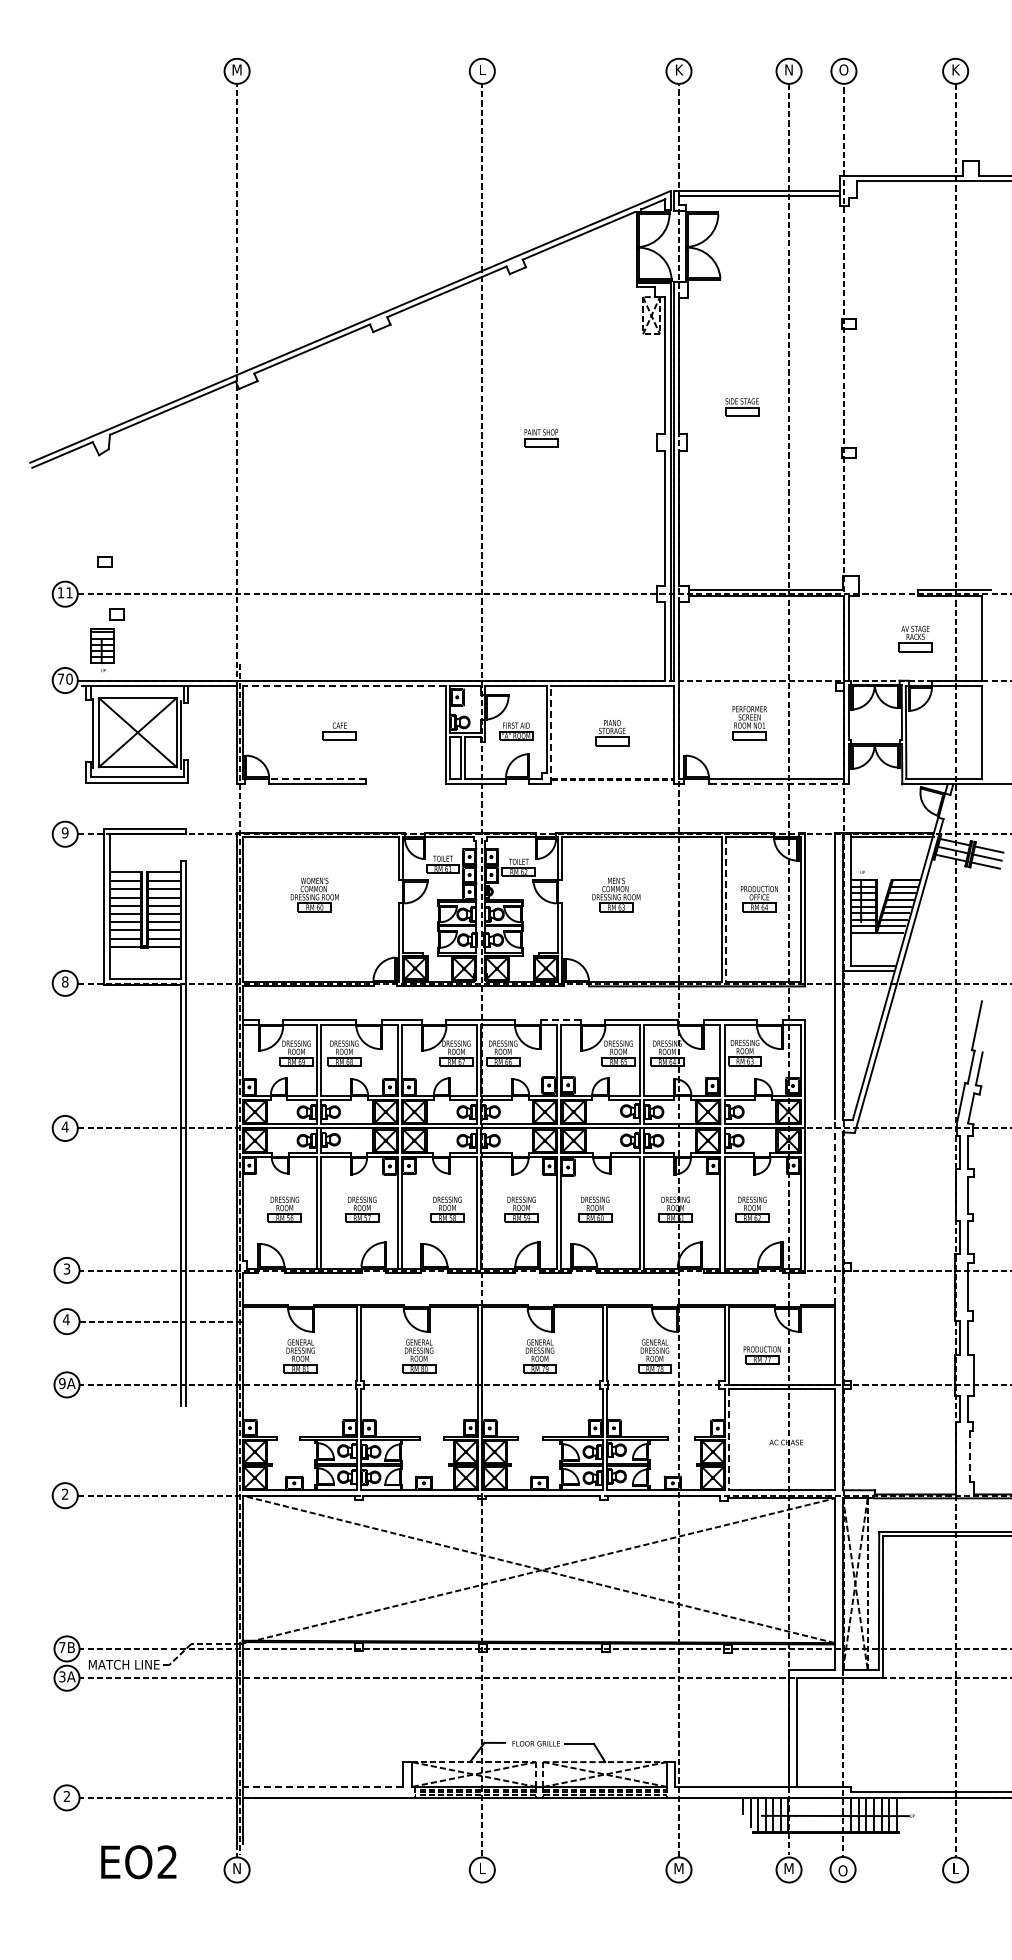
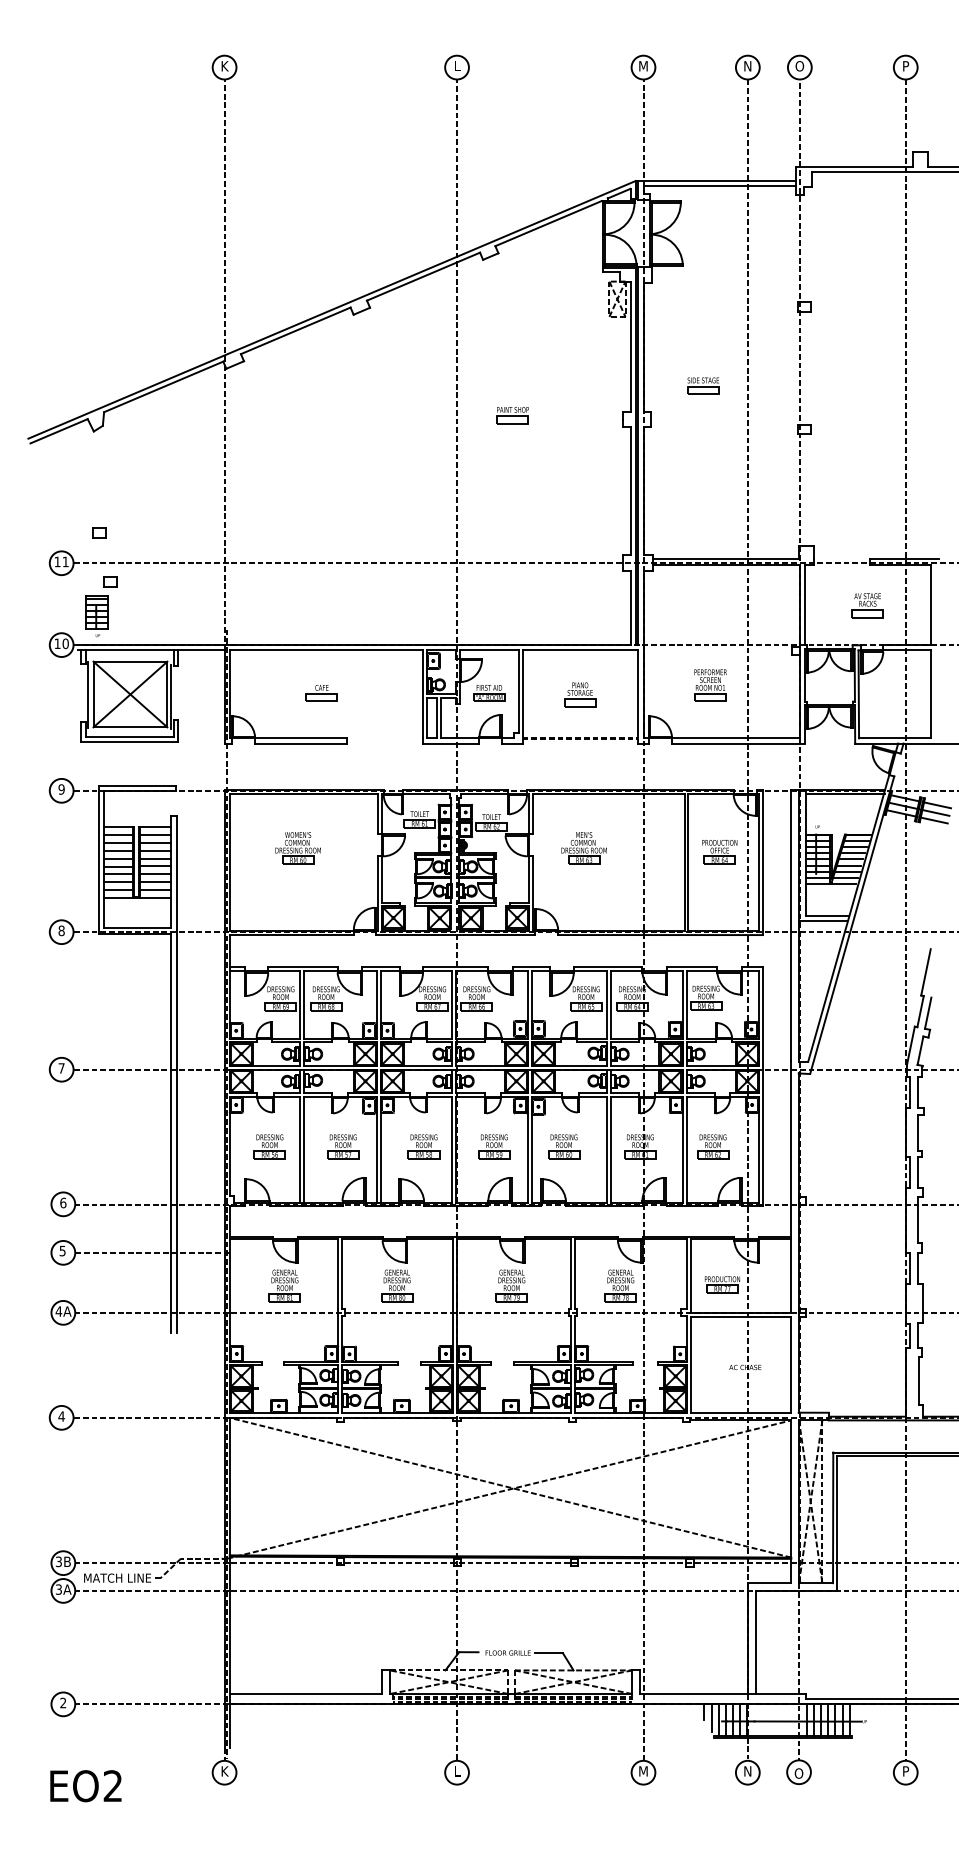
text: (236, 69) -> (224, 65), M -> K
text: (678, 69) -> (643, 65), K -> M
text: (955, 69) -> (905, 65), K -> P
text: (60, 678) -> (57, 643), 70 -> 10
line: (344, 686) -> (326, 650), dashed -> solid
line: (551, 734) -> (522, 696), dashed -> solid
line: (317, 778) -> (300, 737), dashed -> solid
line: (778, 784) -> (737, 743), dashed -> solid
line: (726, 910) -> (688, 863), dashed -> solid
line: (560, 1020) -> (531, 967), dashed -> solid
text: (64, 1126) -> (60, 1067), 4 -> 7
line: (834, 1211) -> (790, 1148), dashed -> solid
text: (66, 1268) -> (62, 1202), 3 -> 6
text: (65, 1319) -> (61, 1250), 4 -> 5
text: (61, 1383) -> (58, 1311), 9A -> 4A
line: (729, 1439) -> (691, 1364), dashed -> solid
line: (969, 1456) -> (918, 1380), dashed -> solid
text: (64, 1493) -> (60, 1415), 2 -> 4
text: (62, 1647) -> (59, 1561), 7B -> 3B
line: (322, 1786) -> (305, 1693), dashed -> solid
text: (138, 1862) -> (85, 1786), moved
text: (237, 1868) -> (224, 1771), N -> K
text: (788, 1868) -> (747, 1771), M -> N
text: (955, 1868) -> (905, 1771), L -> P

